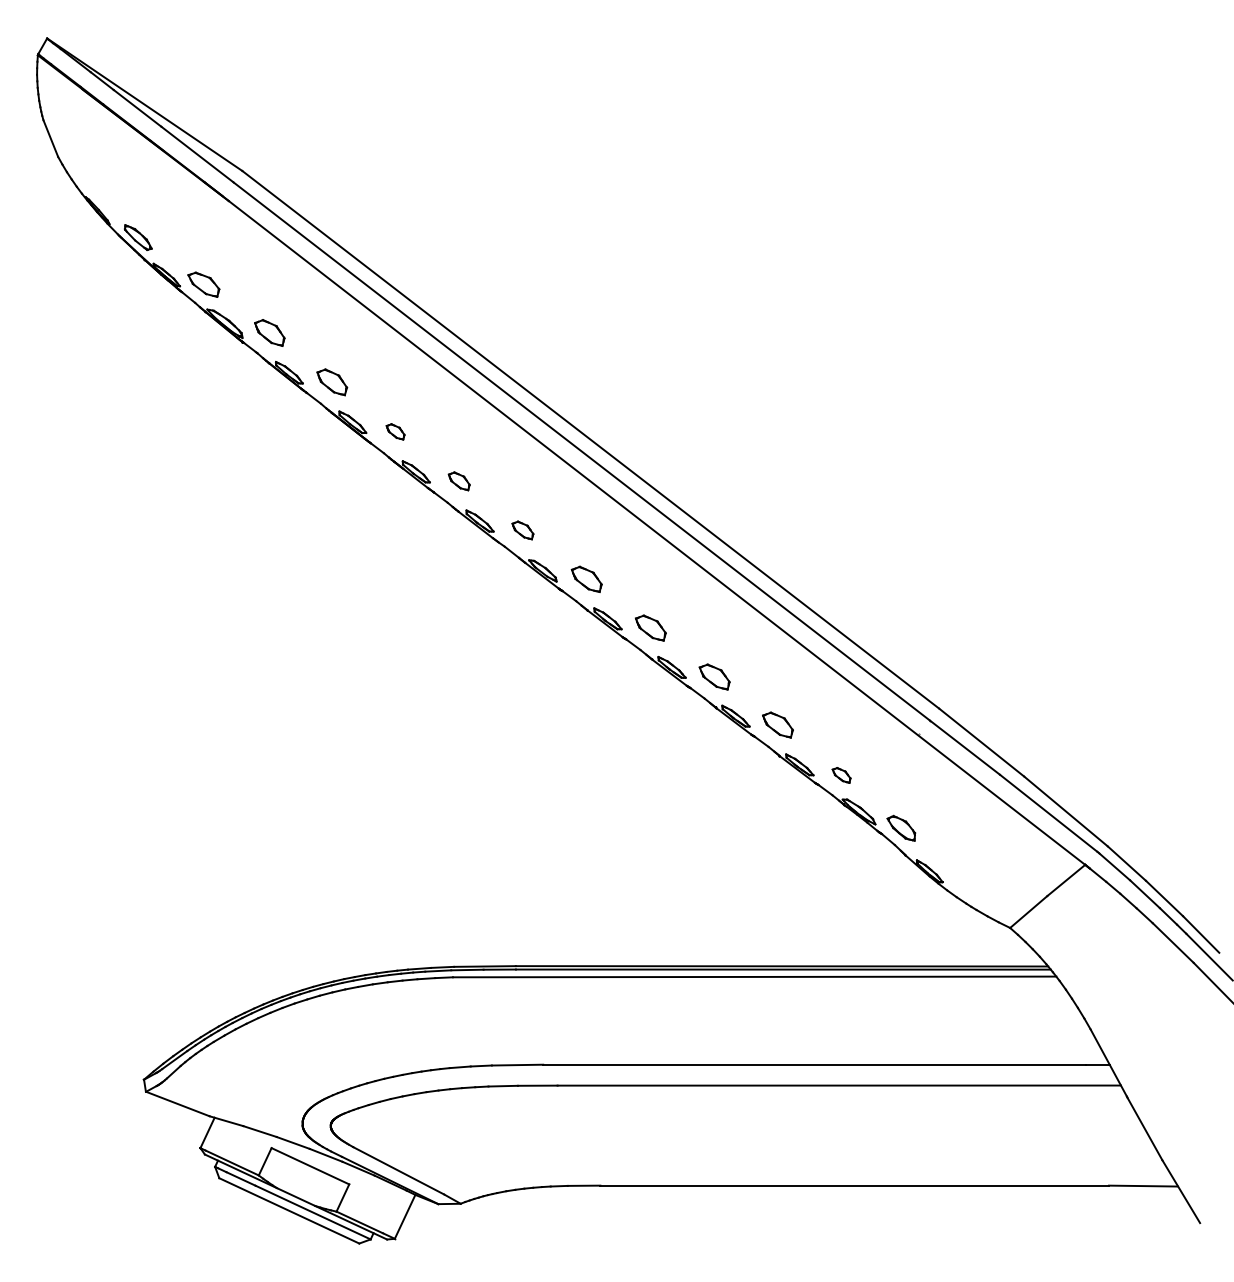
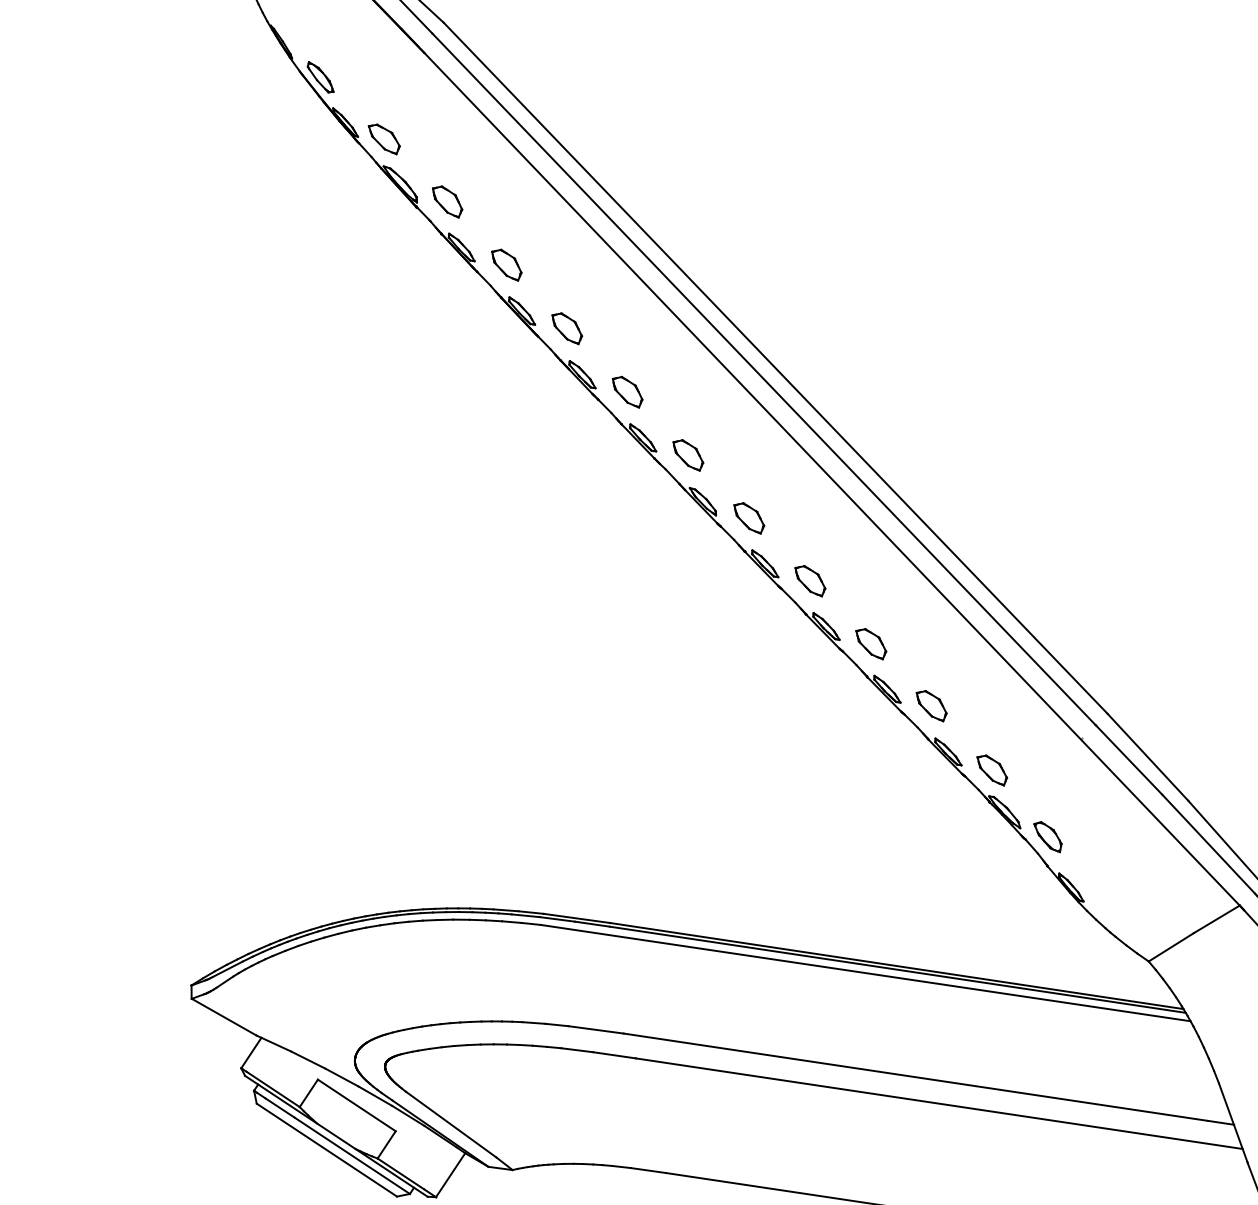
part: (395, 431) -> (566, 327), size x1.67
part: (459, 481) -> (627, 392), size x1.43
part: (522, 530) -> (687, 454), size x1.43
part: (841, 775) -> (991, 770), size x1.67

